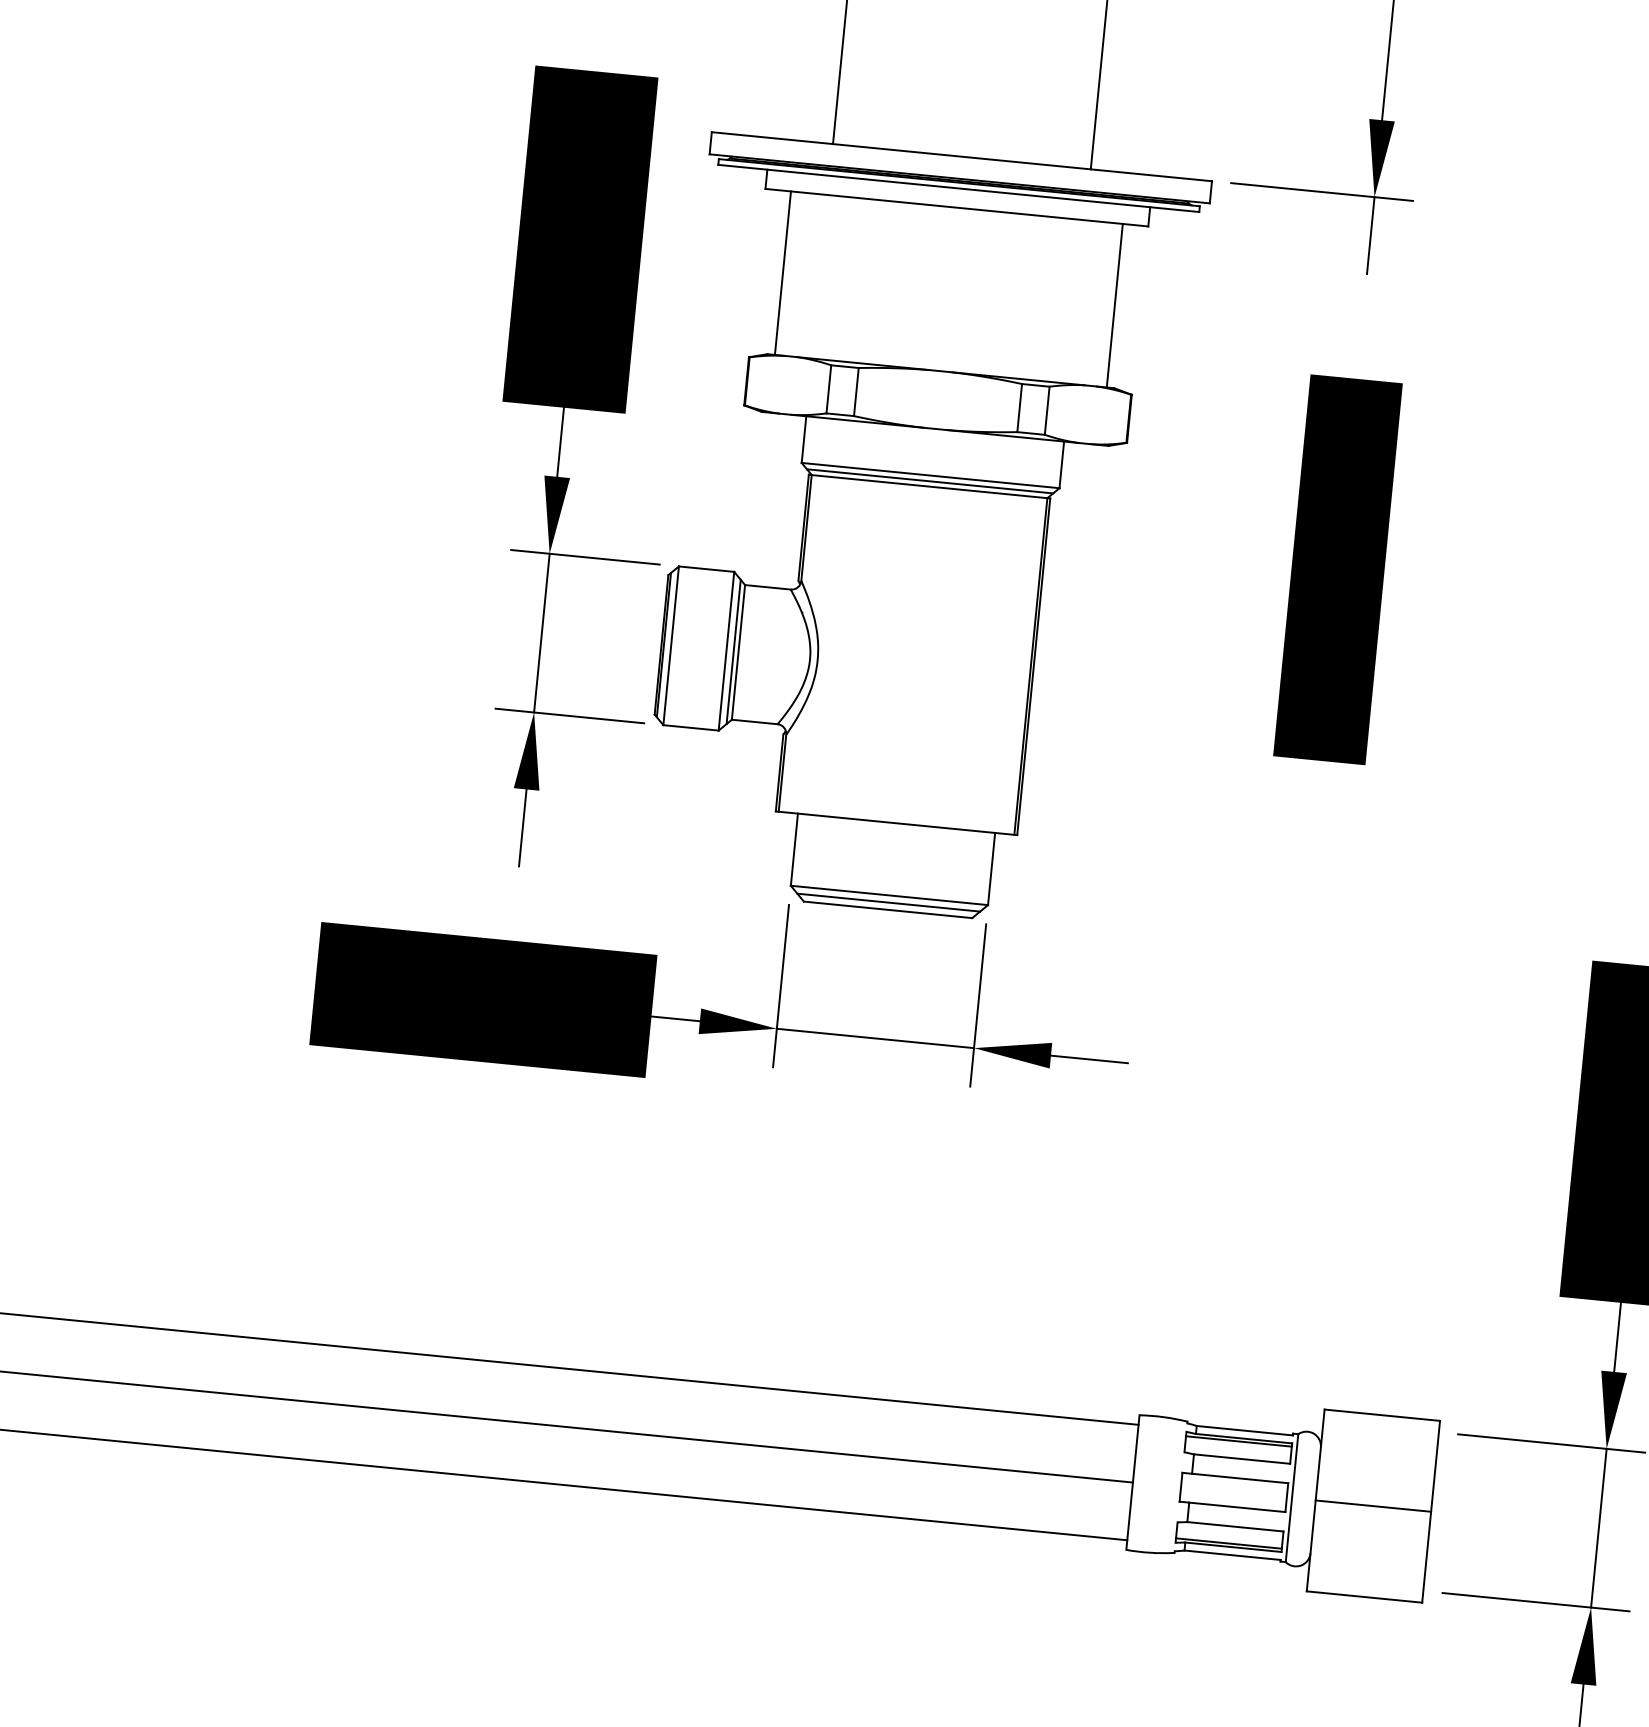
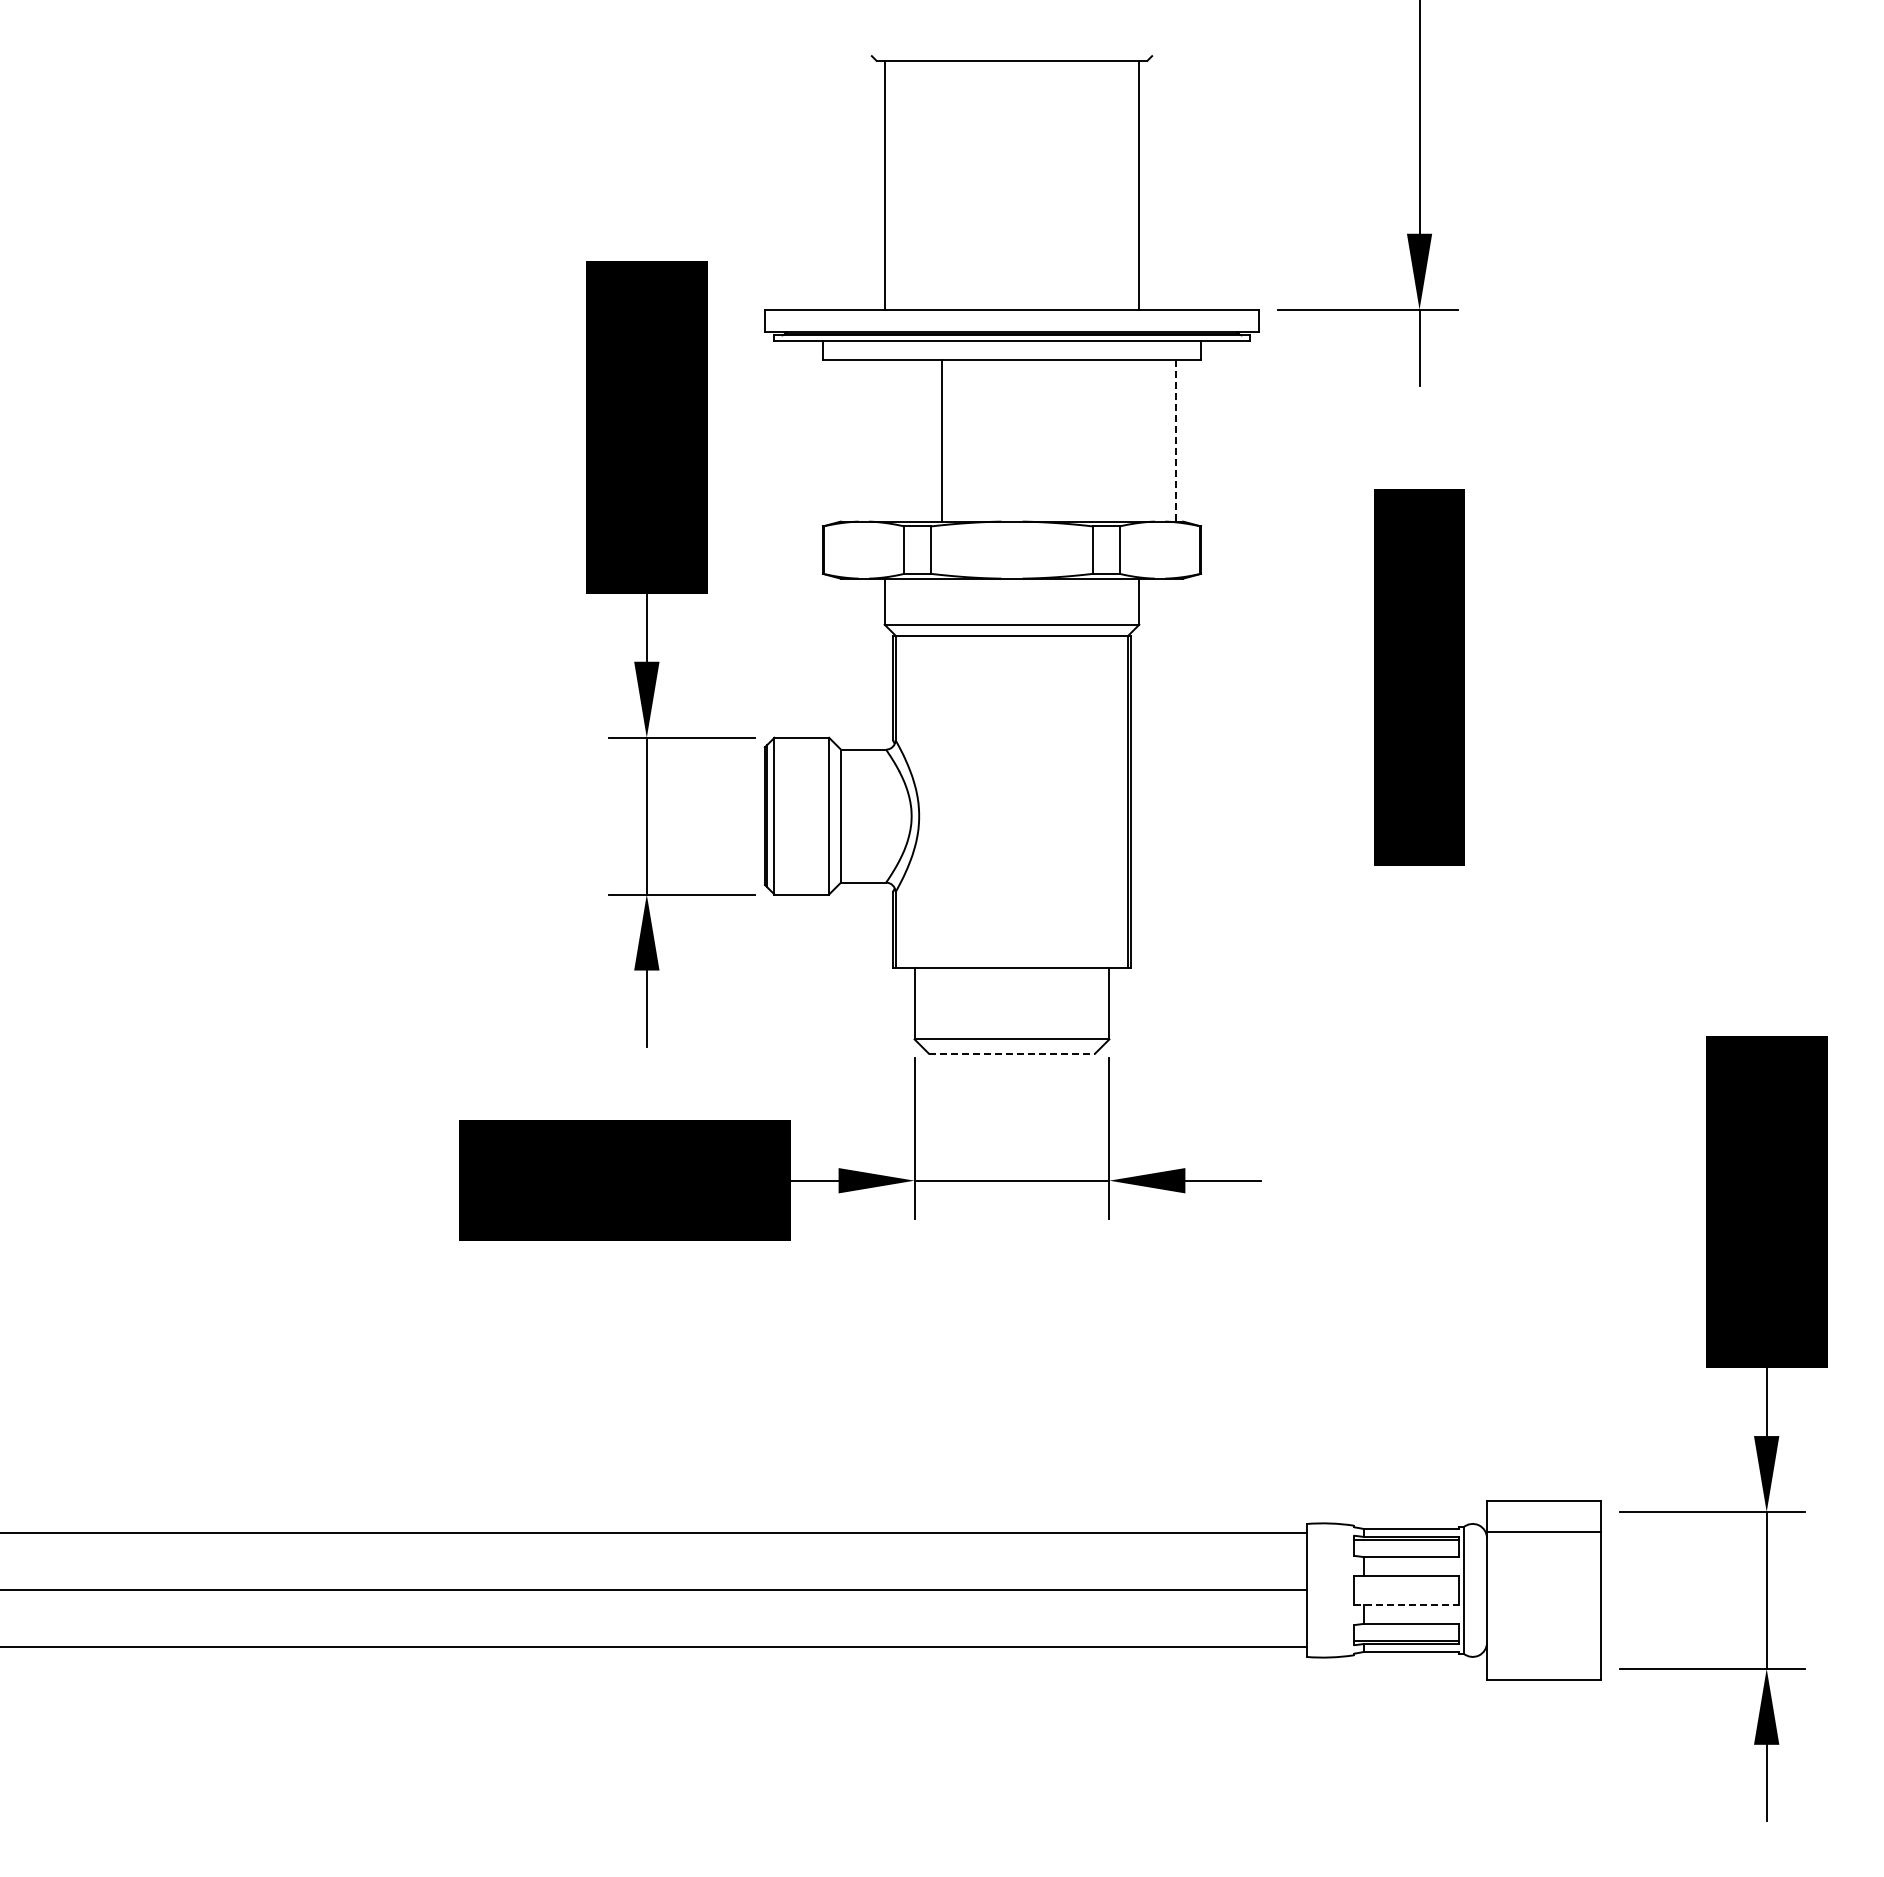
line: (783, 272) -> (942, 440), moved
line: (1114, 305) -> (1175, 440), solid -> dashed
line: (929, 481) -> (1011, 630), removed
line: (734, 651) -> (836, 815), removed
line: (888, 902) -> (1011, 1046), removed
line: (888, 909) -> (1012, 1053), solid -> dashed
line: (1232, 1506) -> (1406, 1604), solid -> dashed
line: (1373, 1506) -> (1544, 1532), moved

